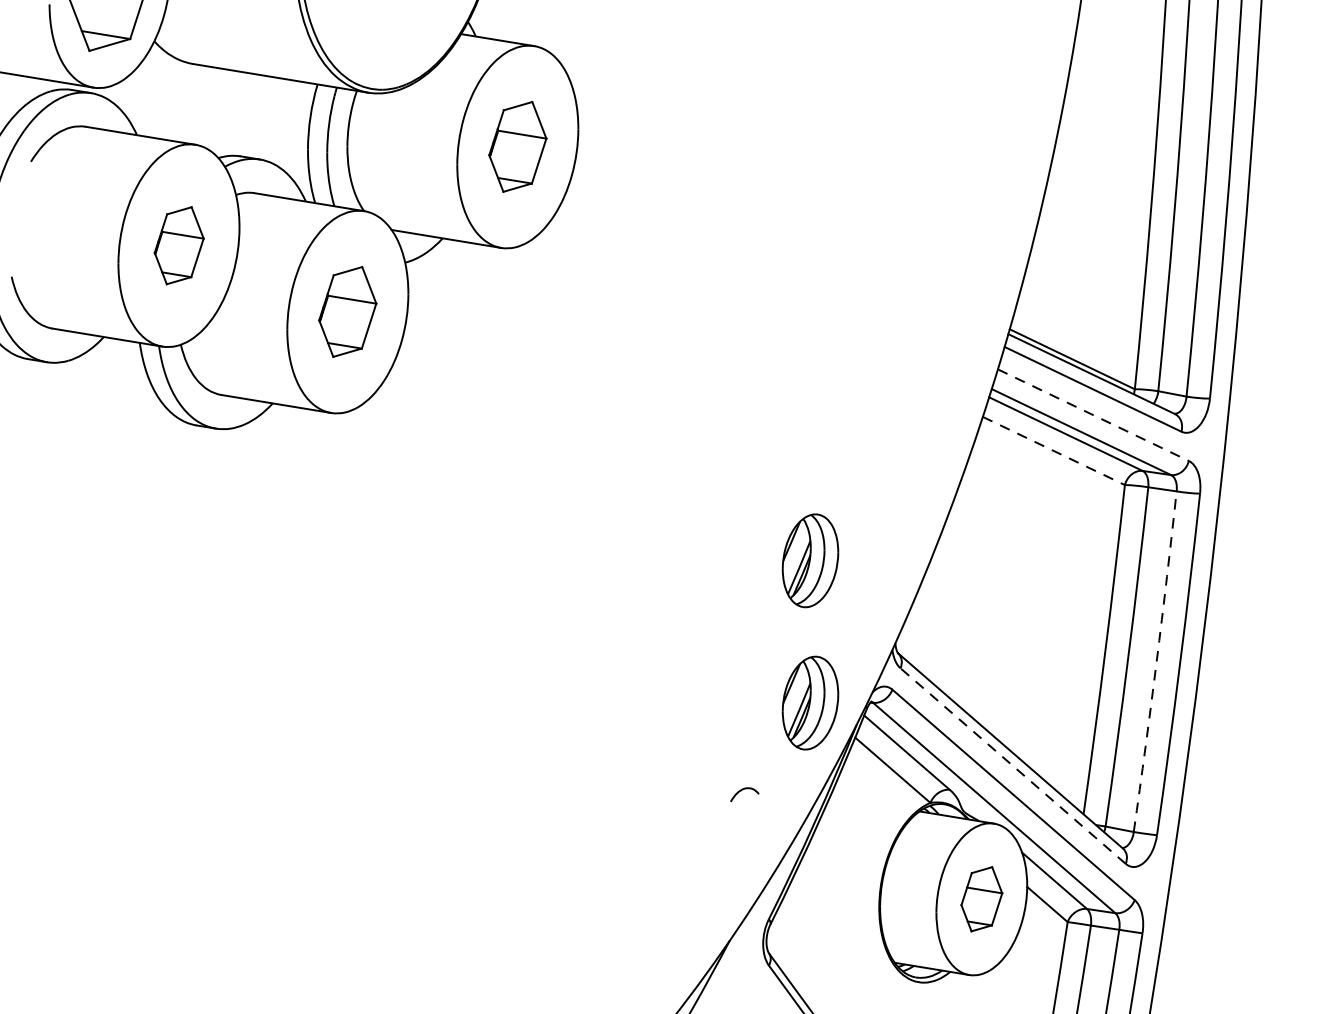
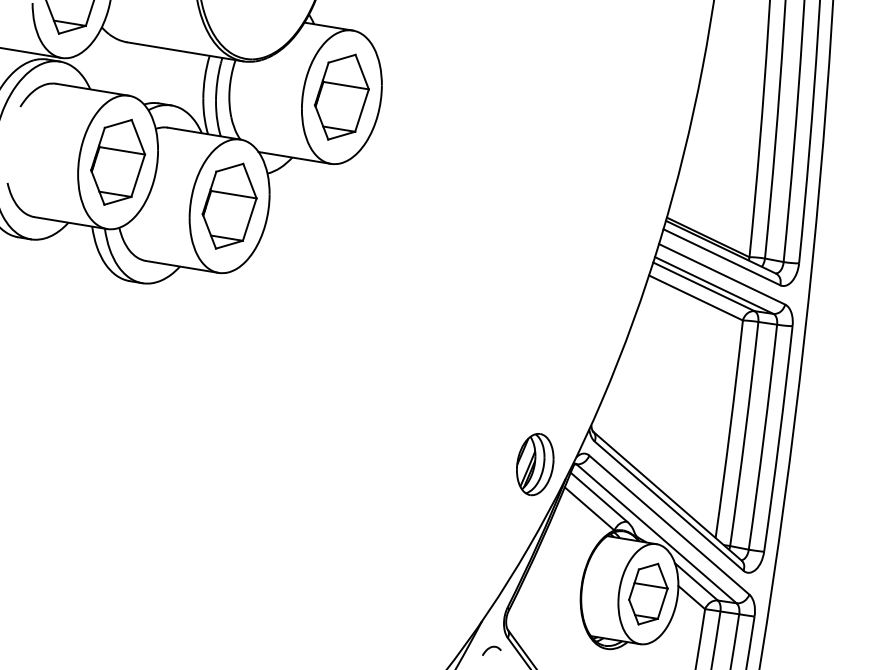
part: (517, 145) -> (341, 96), size x1.43
part: (179, 245) -> (118, 162), size x1.67
part: (347, 310) -> (229, 205), size x1.43
line: (1093, 415) -> (722, 274), dashed -> solid
line: (1054, 451) -> (696, 298), dashed -> solid
part: (810, 560) -> (535, 370), removed
arc: (1156, 662) -> (763, 437), dashed -> solid
line: (1012, 765) -> (668, 505), dashed -> solid
curve: (744, 790) -> (491, 648), moved
part: (981, 898) -> (648, 593), size x1.43

